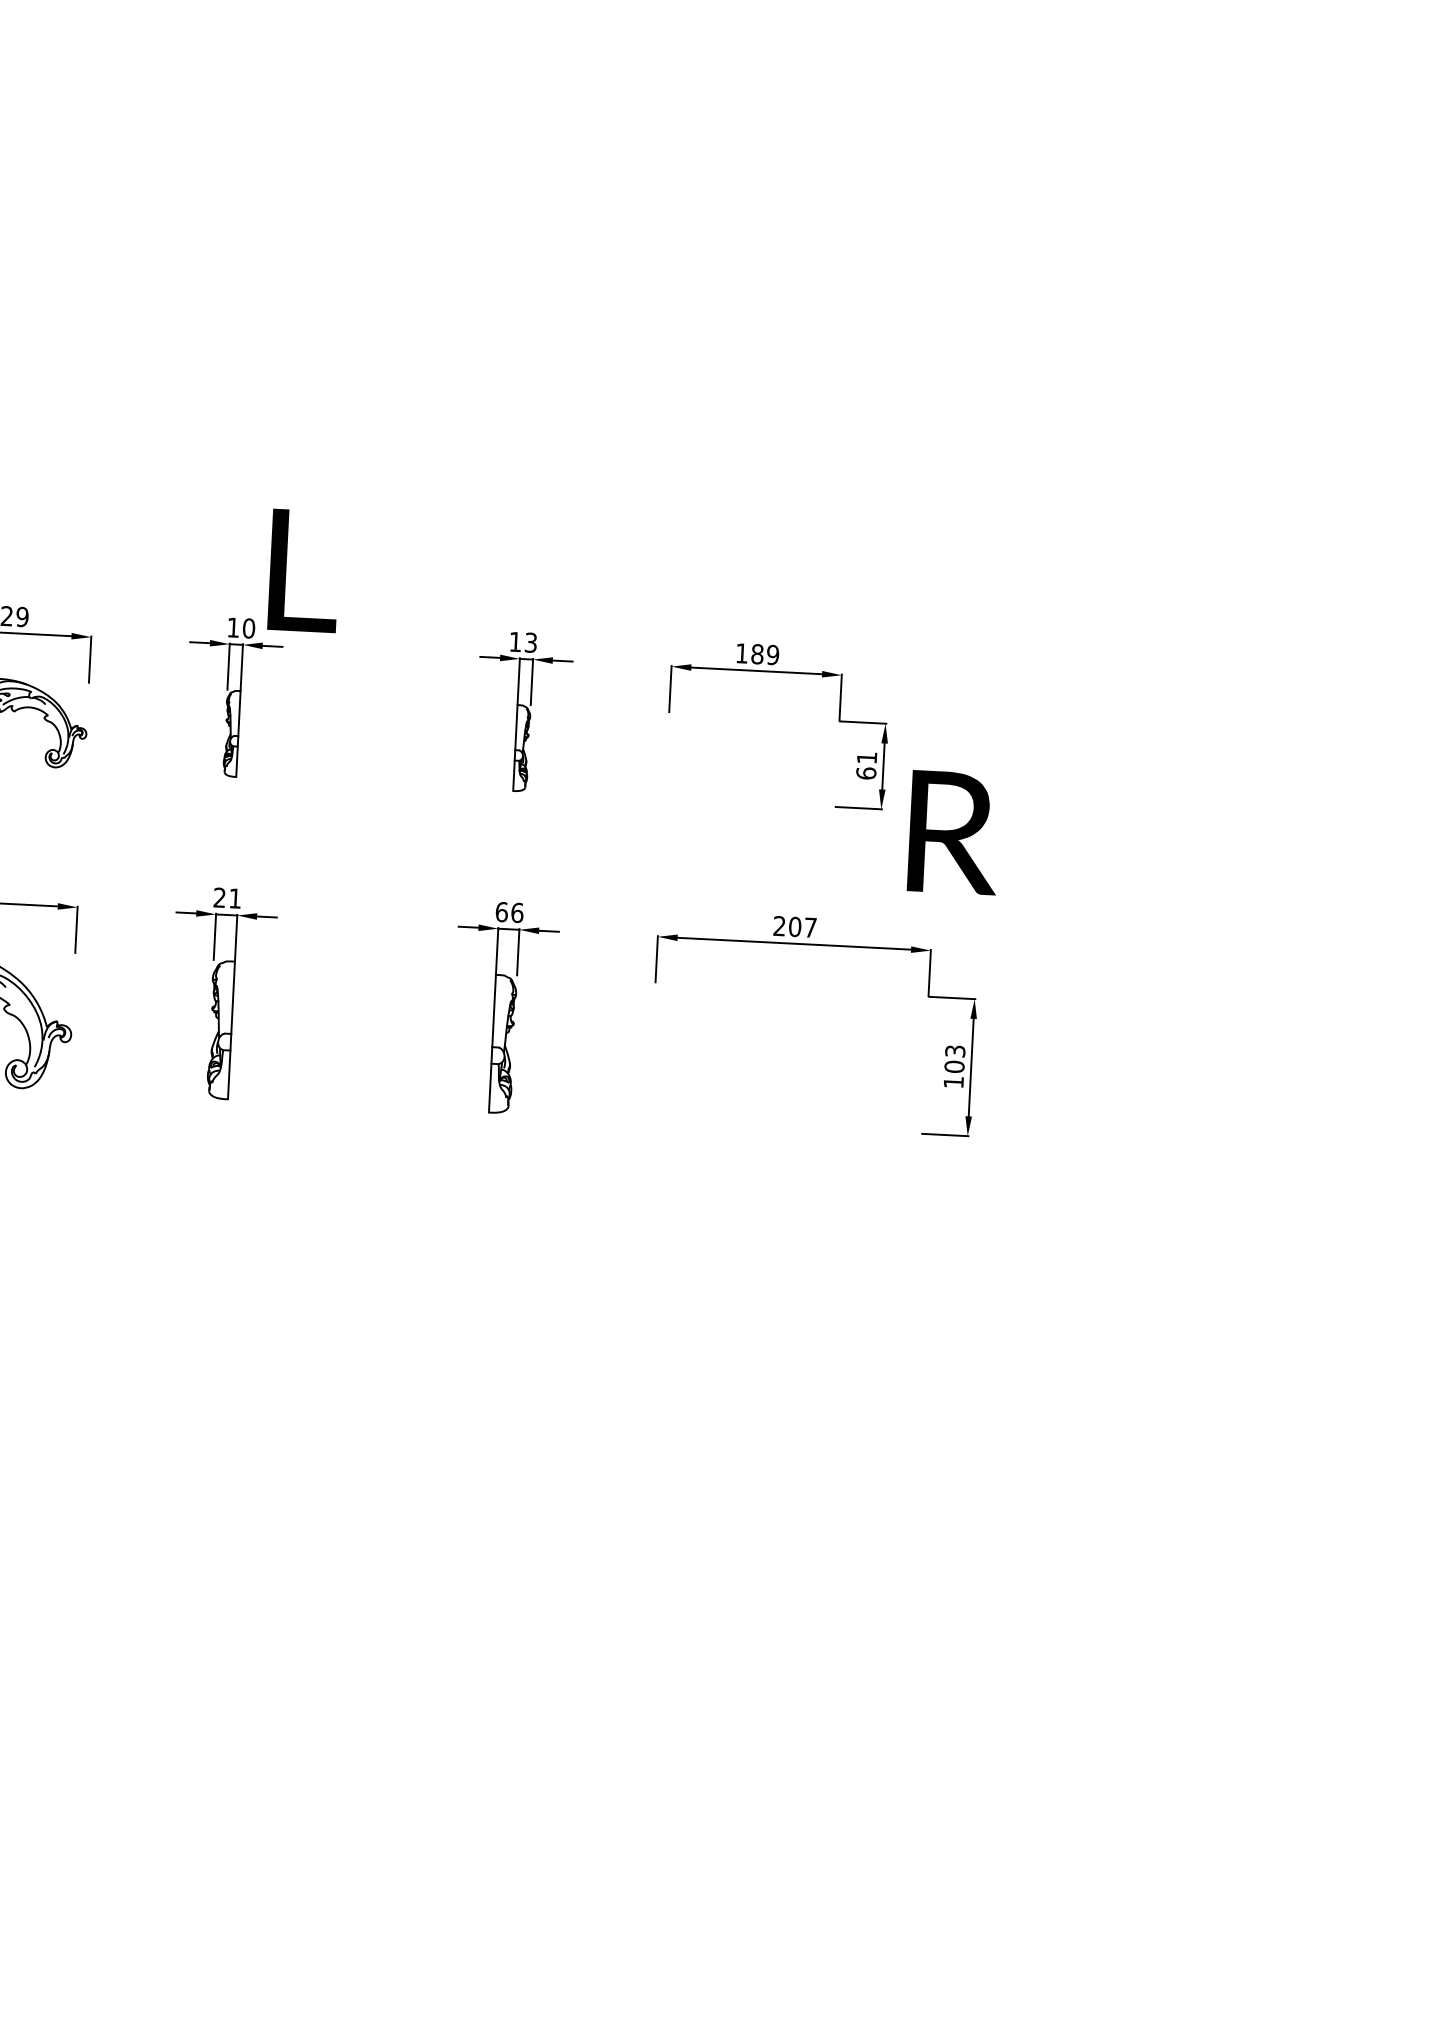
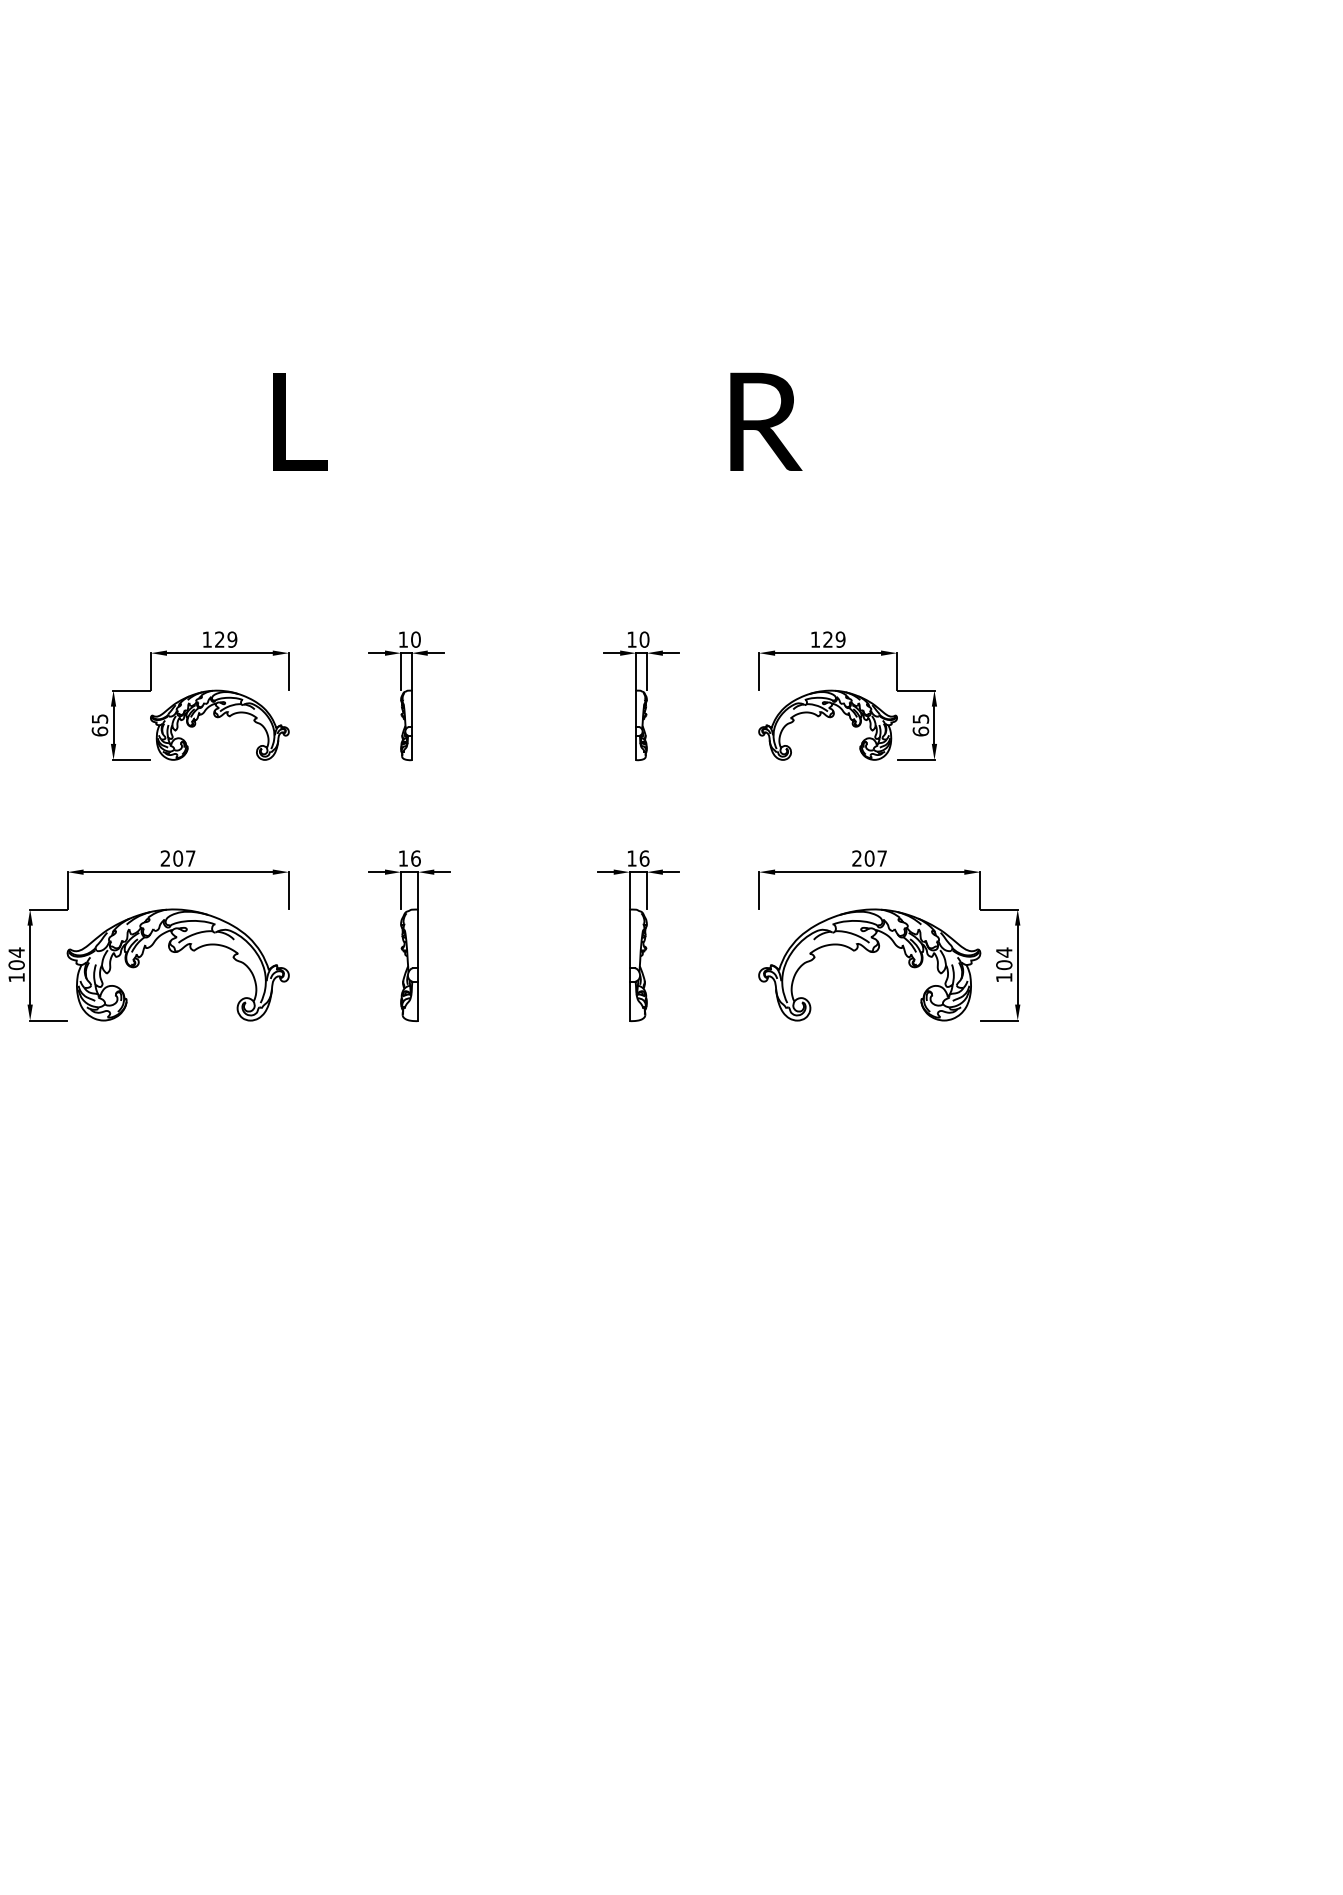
text: (304, 570) -> (300, 421), moved
text: (531, 642) -> (644, 639), 13 -> 10
text: (756, 653) -> (827, 639), 189 -> 129
part: (754, 751) -> (829, 718), added
text: (866, 757) -> (920, 718), 61 -> 65
text: (954, 832) -> (766, 421), moved
text: (227, 898) -> (409, 858), 21 -> 16
text: (501, 911) -> (631, 858), 66 -> 16
part: (789, 1042) -> (869, 952), added
text: (955, 1051) -> (1004, 952), 103 -> 104

